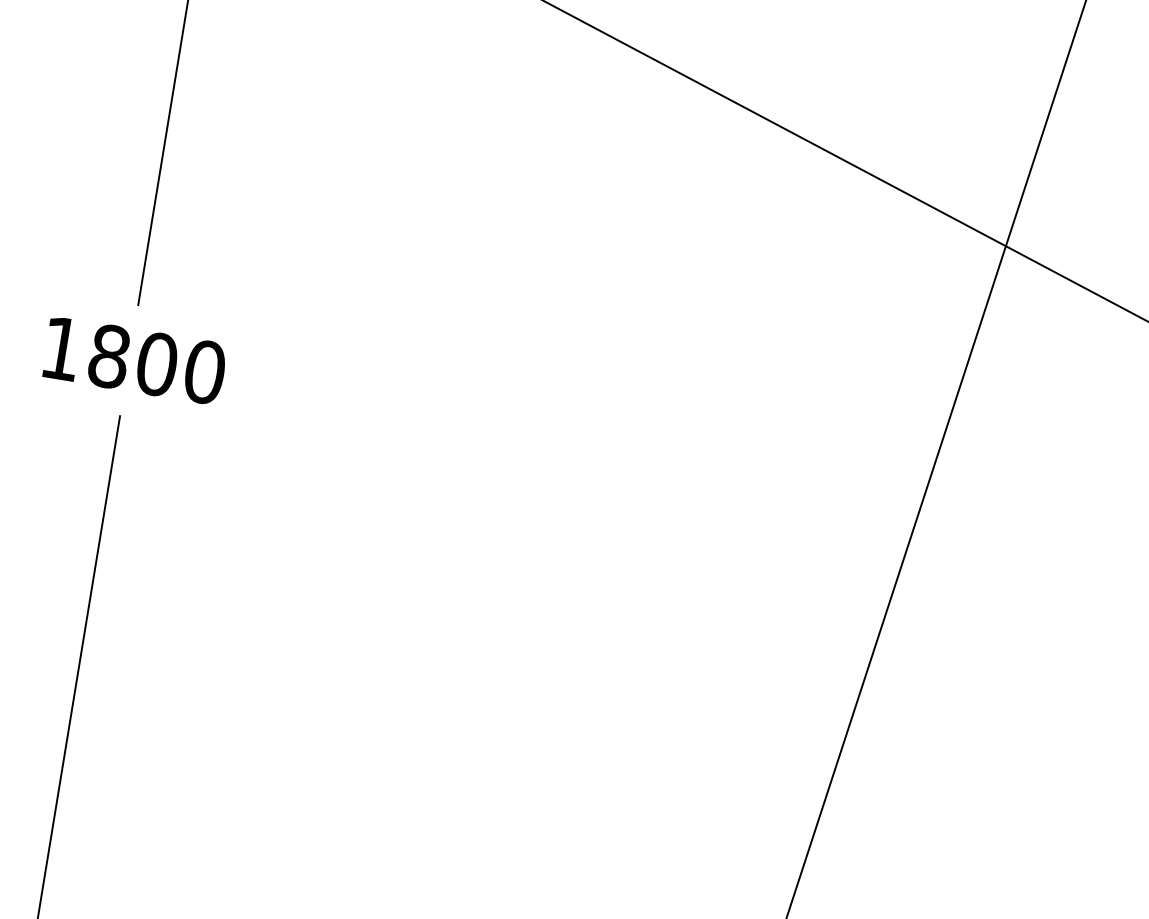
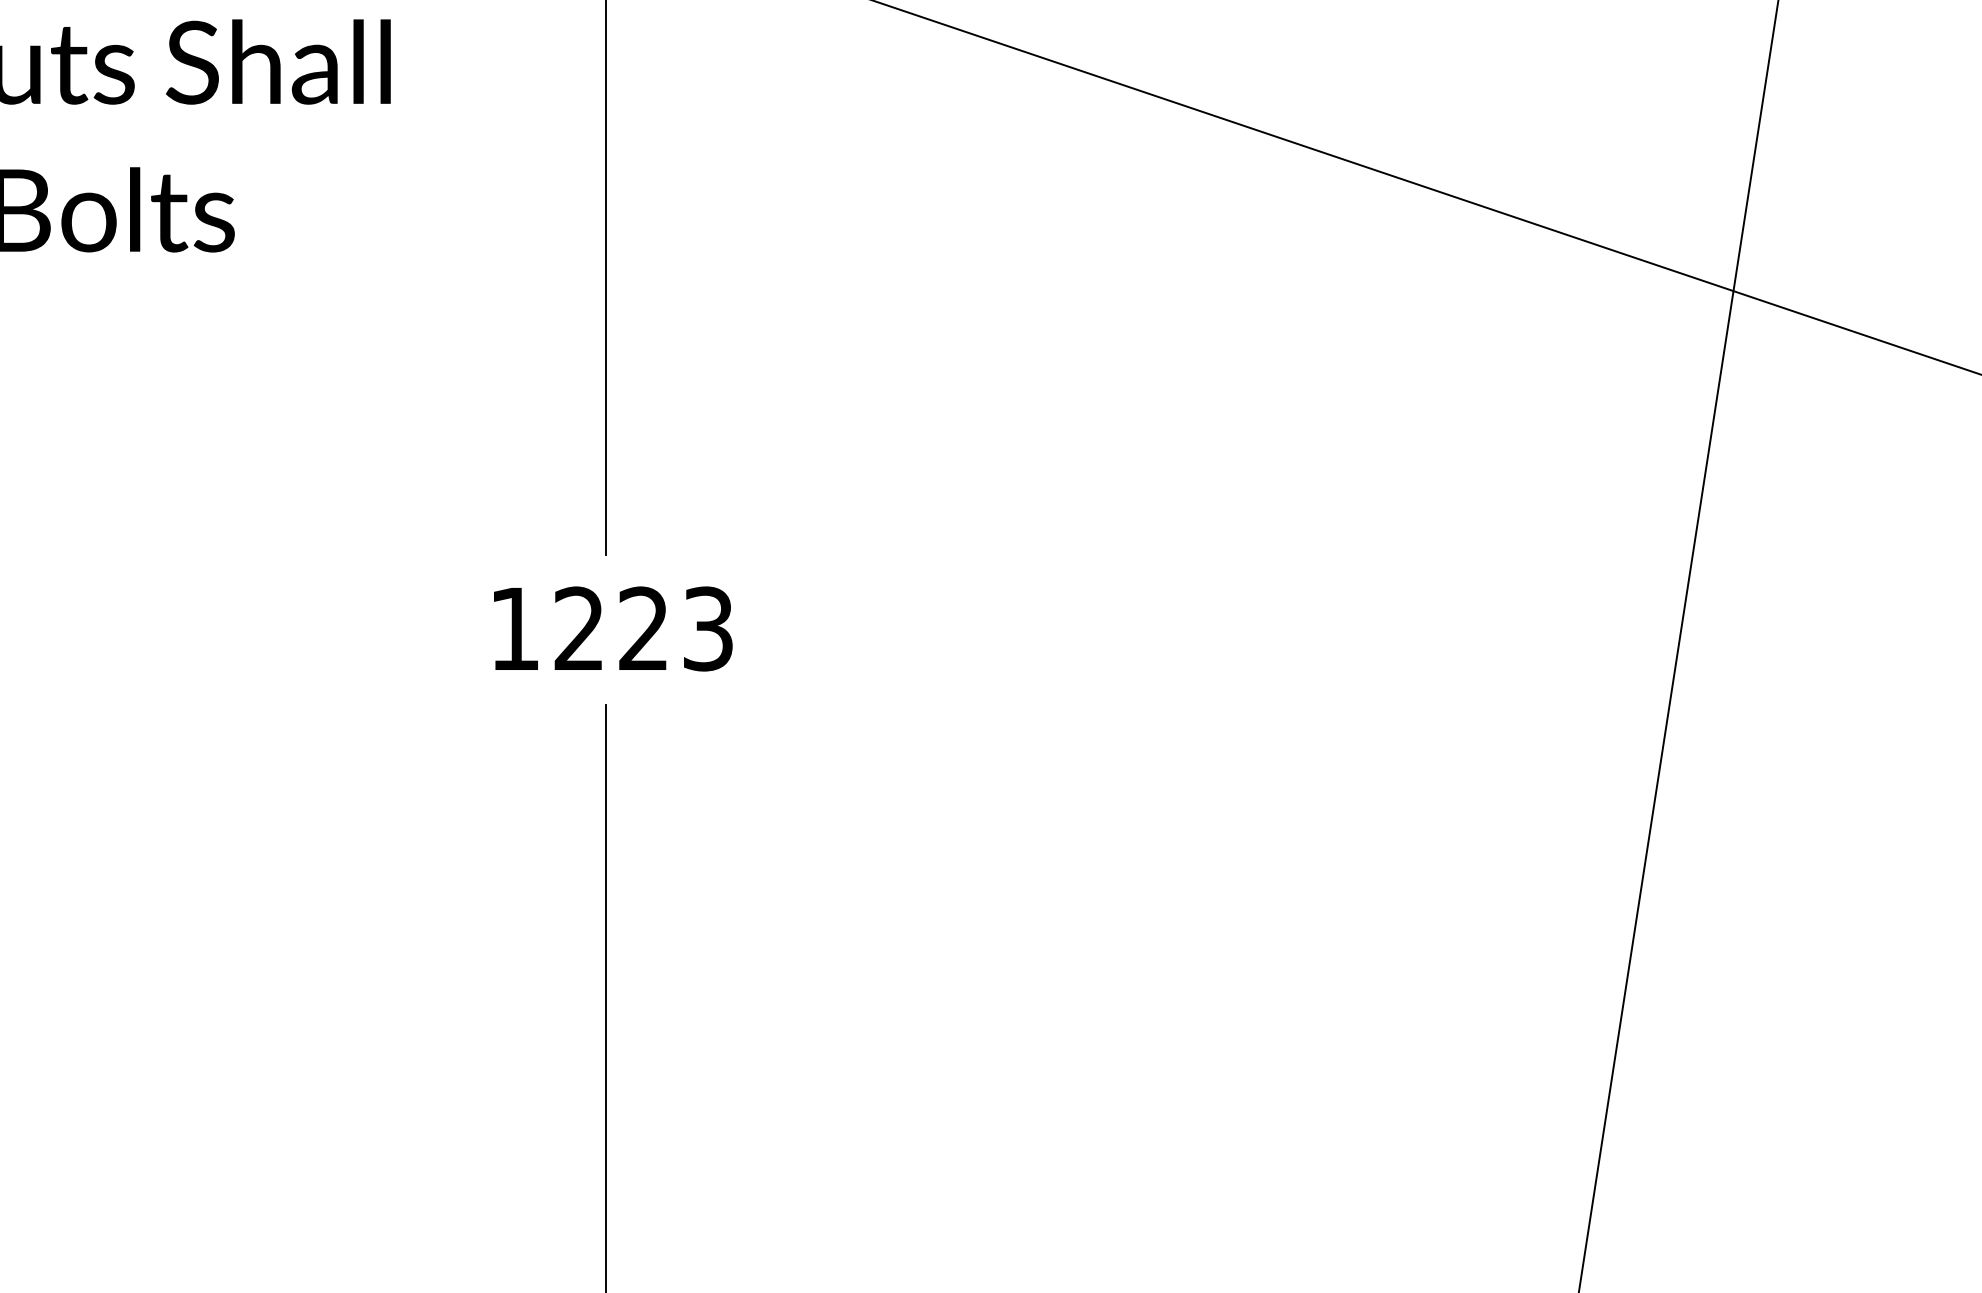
text: (157, 364) -> (644, 628), 1800 -> 1223

